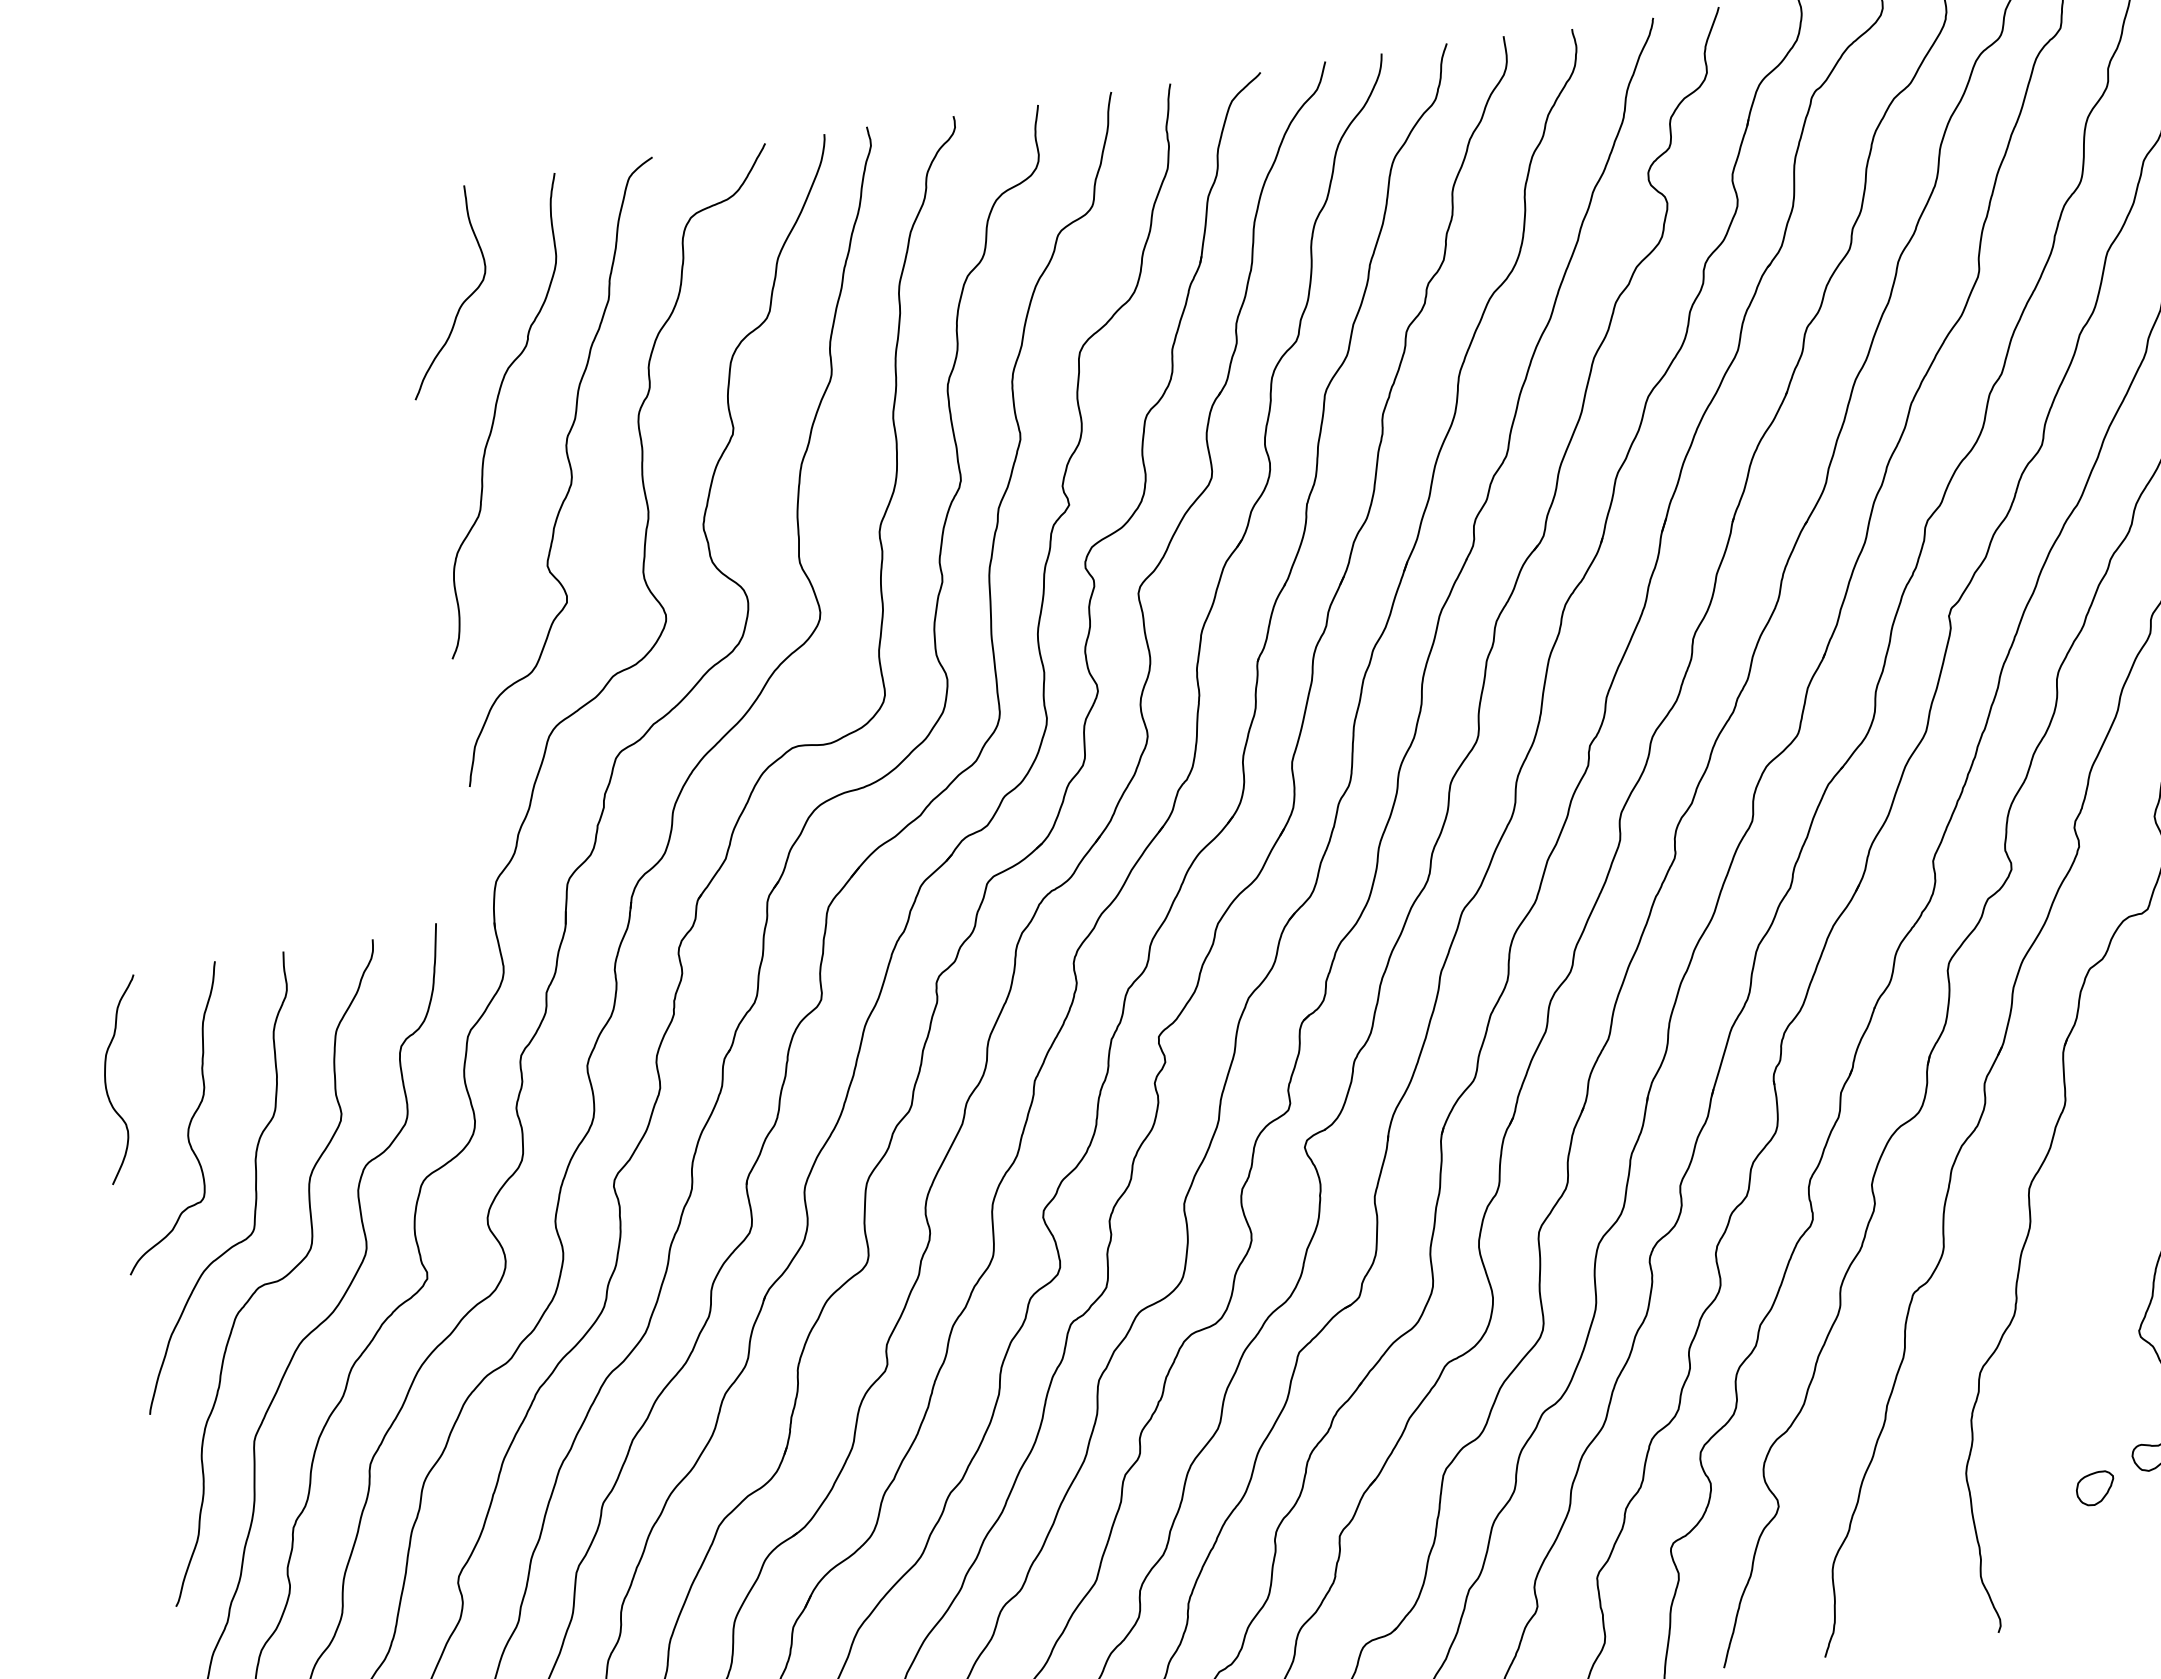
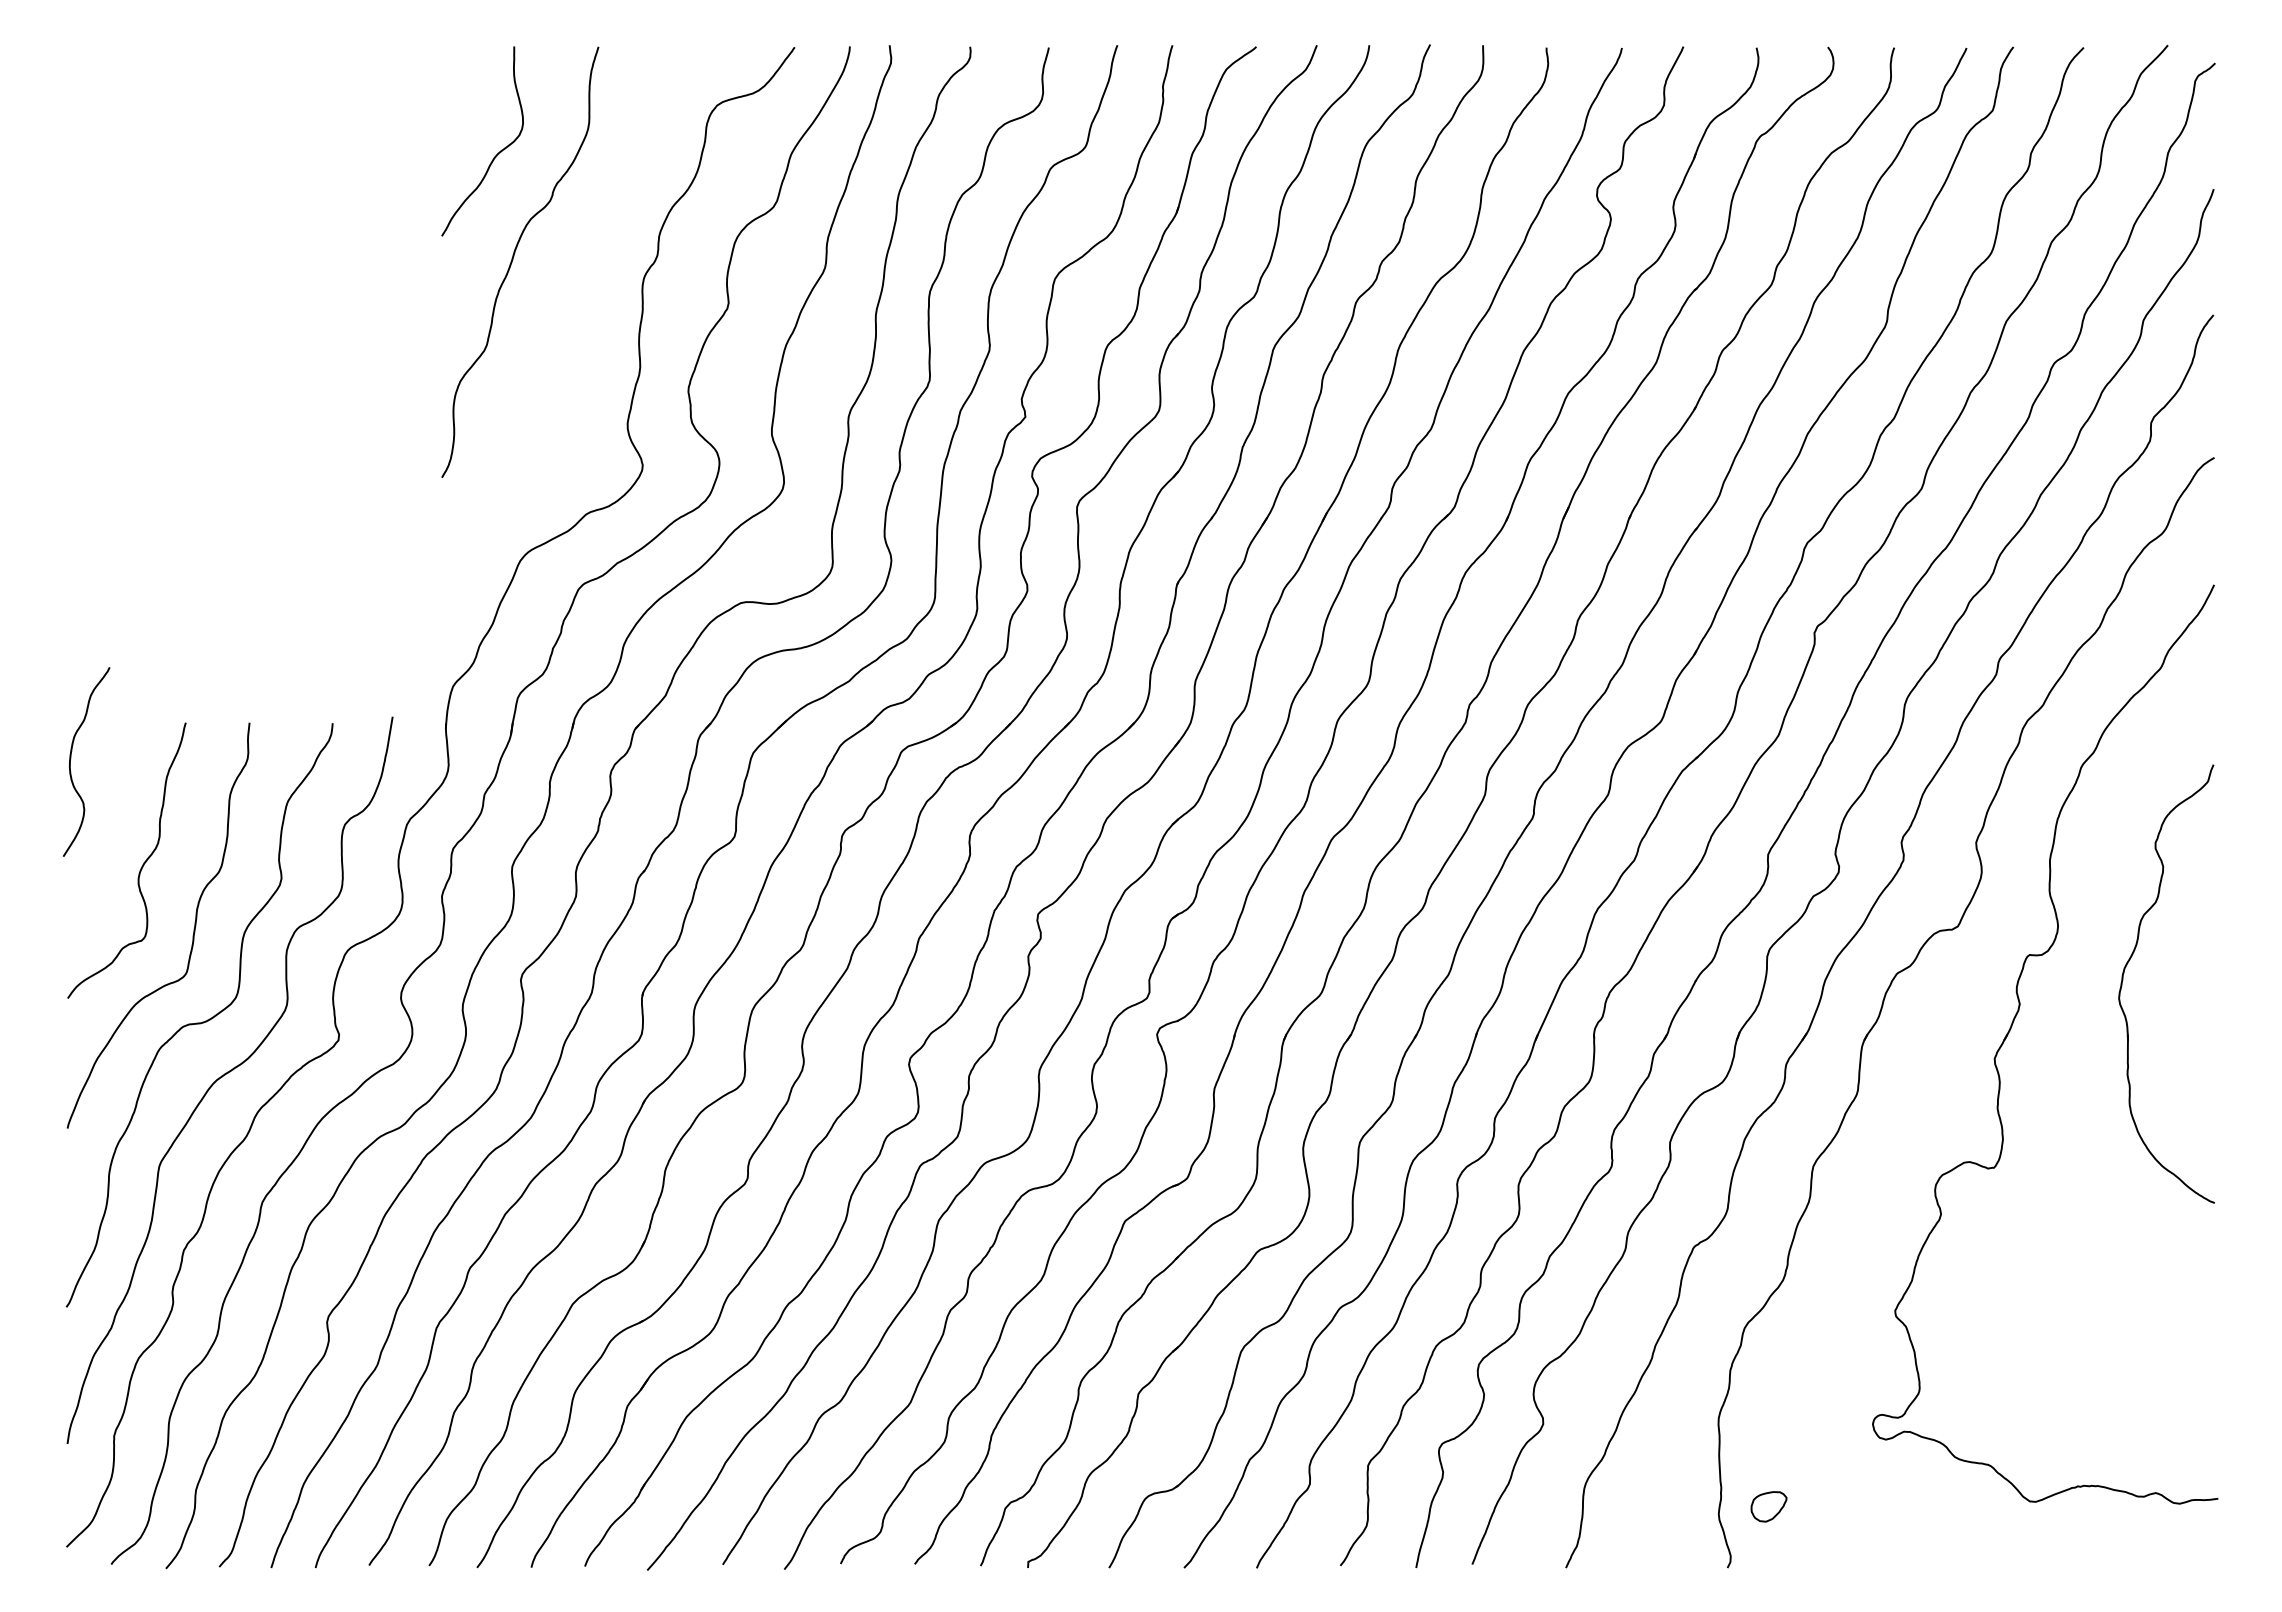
curve: (569, 467) -> (573, 317), removed
curve: (106, 1078) -> (71, 758), moved
part: (2095, 1488) -> (1768, 1506), moved

